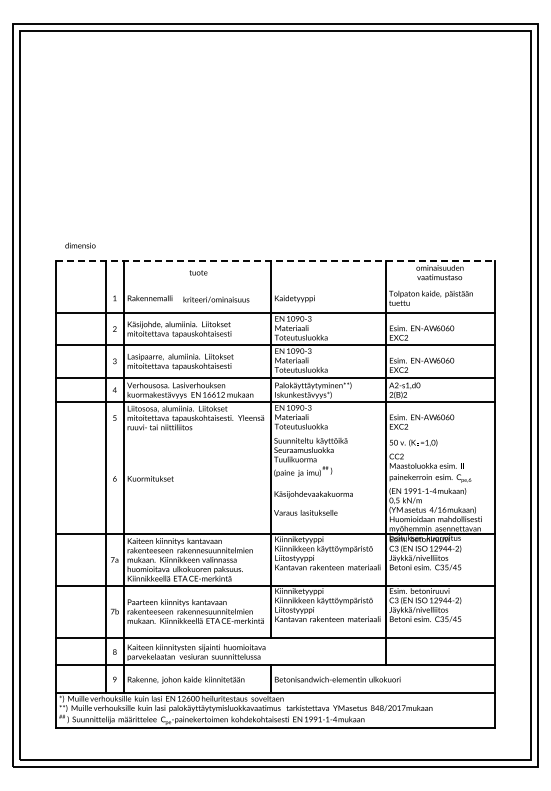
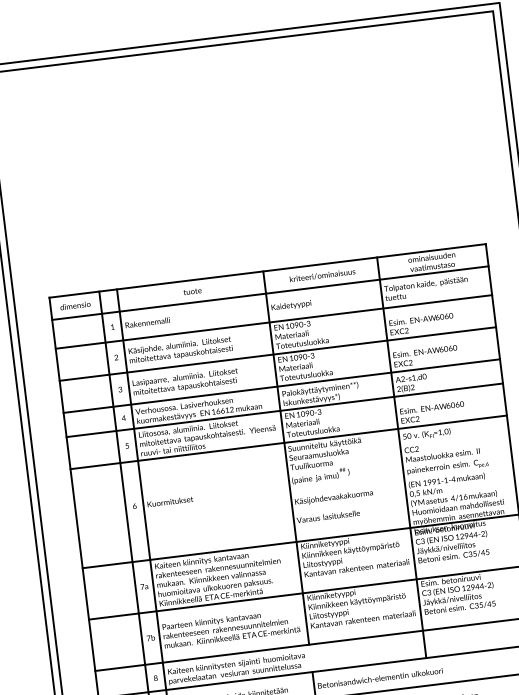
text: (80, 245) -> (75, 305), moved
line: (275, 261) -> (267, 270), dashed -> solid
line: (275, 283) -> (270, 292), added
text: (216, 299) -> (322, 275), moved
line: (275, 434) -> (288, 442), added

